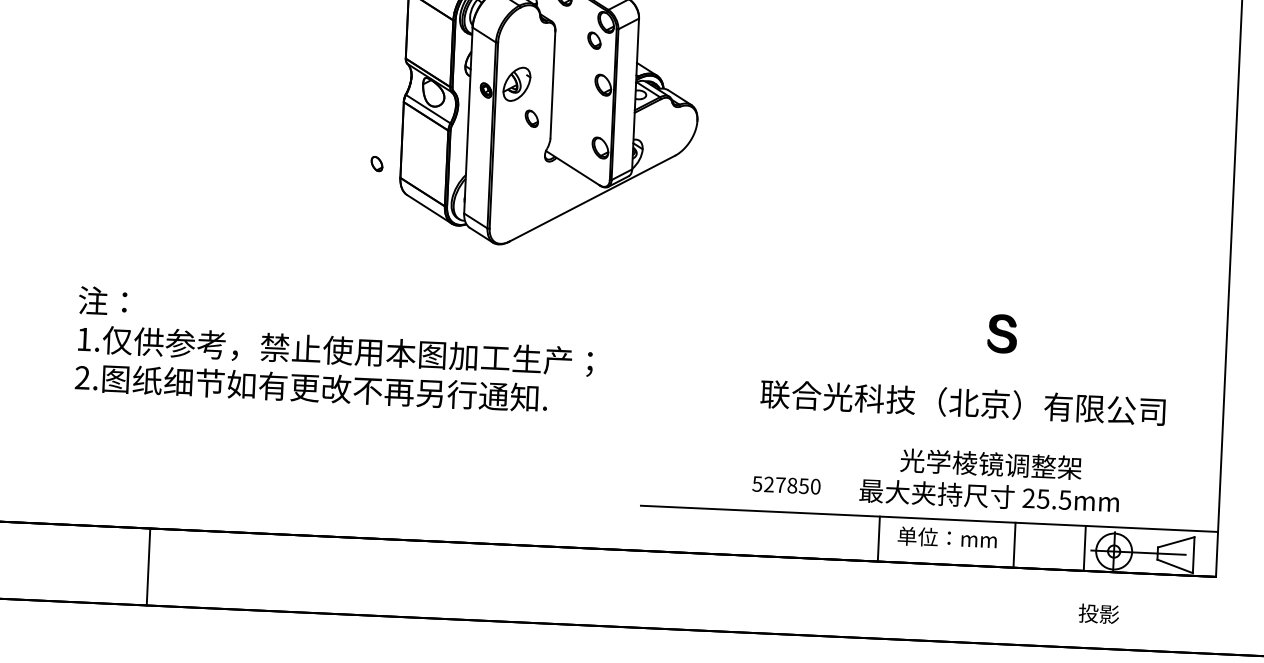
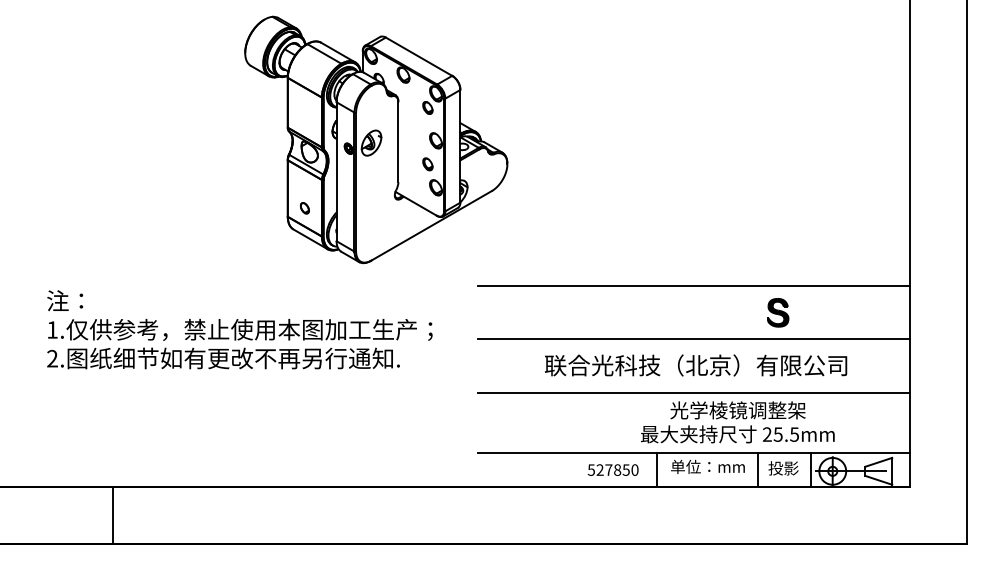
part: (531, 119) -> (427, 164), moved
part: (376, 164) -> (304, 208), moved
line: (939, 294) -> (693, 285), added
part: (1003, 333) -> (778, 312), moved
text: (334, 350) -> (239, 329), moved
line: (935, 366) -> (693, 339), added
text: (963, 402) -> (696, 365), moved
line: (932, 437) -> (693, 392), added
text: (785, 484) -> (612, 469), moved
text: (1098, 614) -> (783, 468), moved

